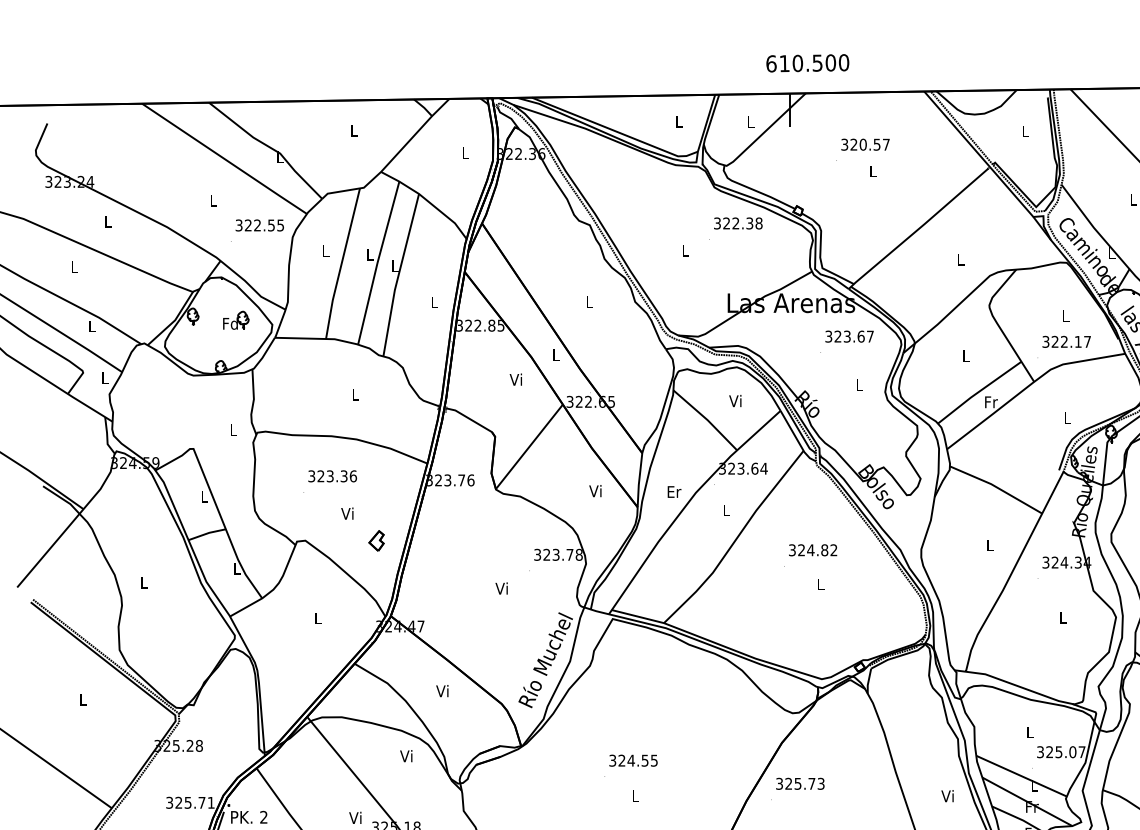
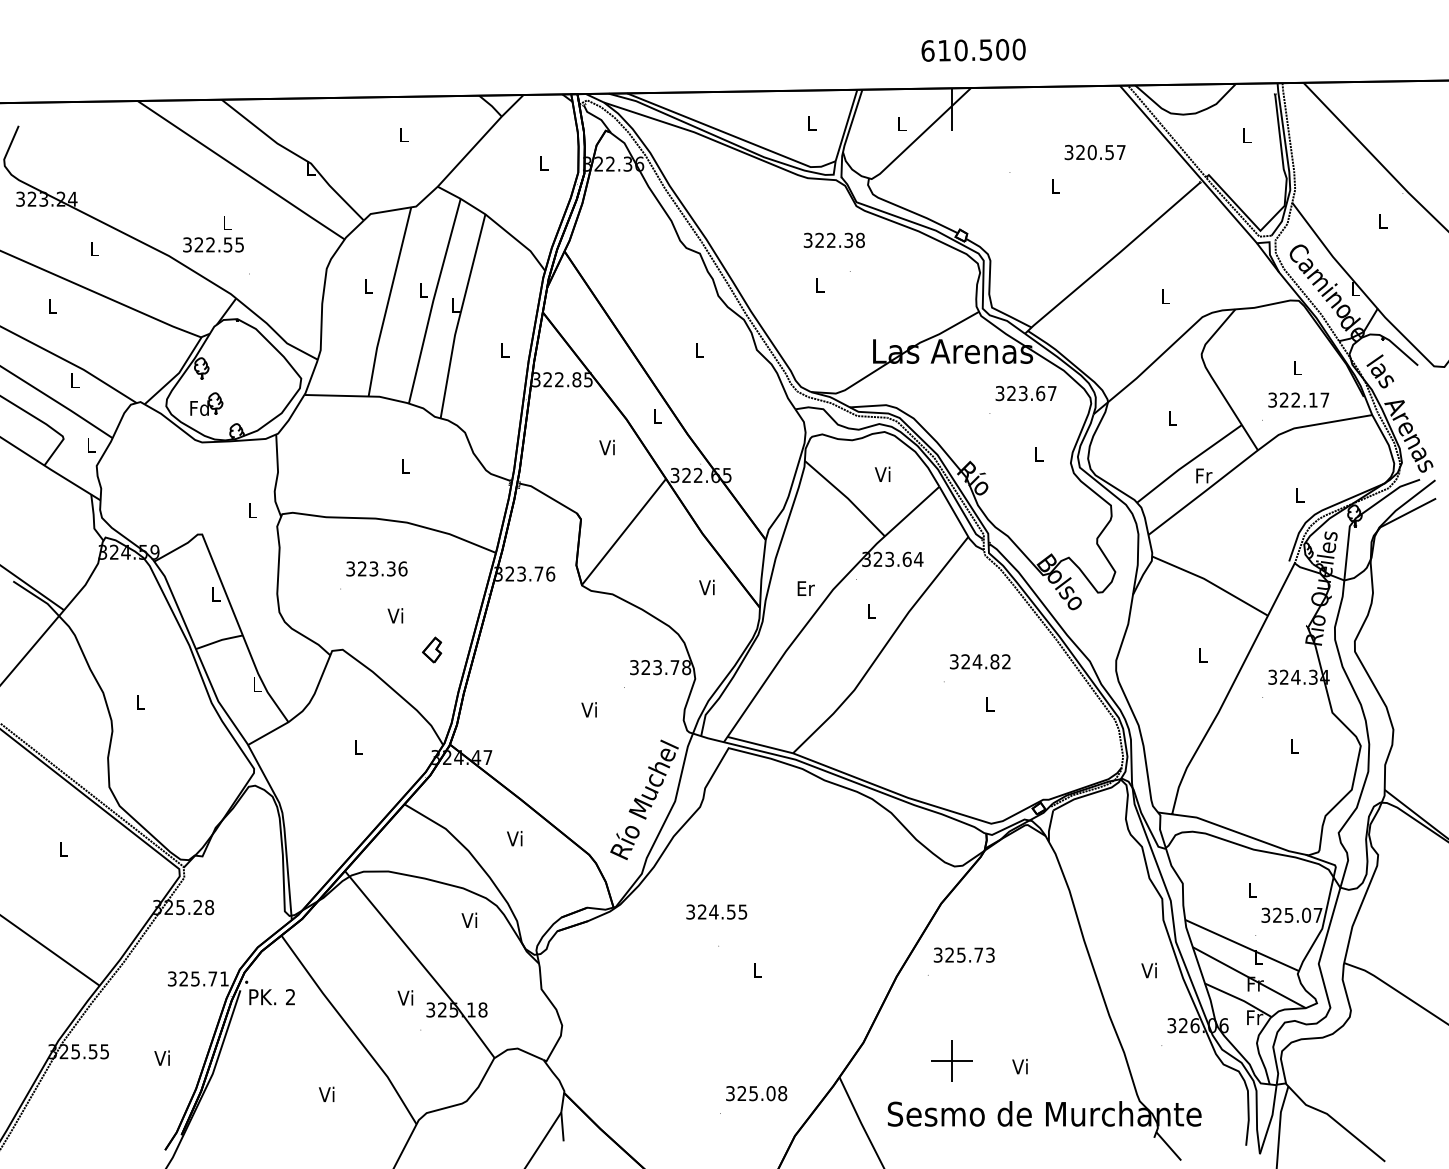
text: (865, 144) -> (1094, 152), moved
text: (737, 222) -> (833, 239), moved
text: (259, 225) -> (213, 244), moved
part: (235, 319) -> (206, 403), moved
text: (633, 760) -> (716, 911), moved

